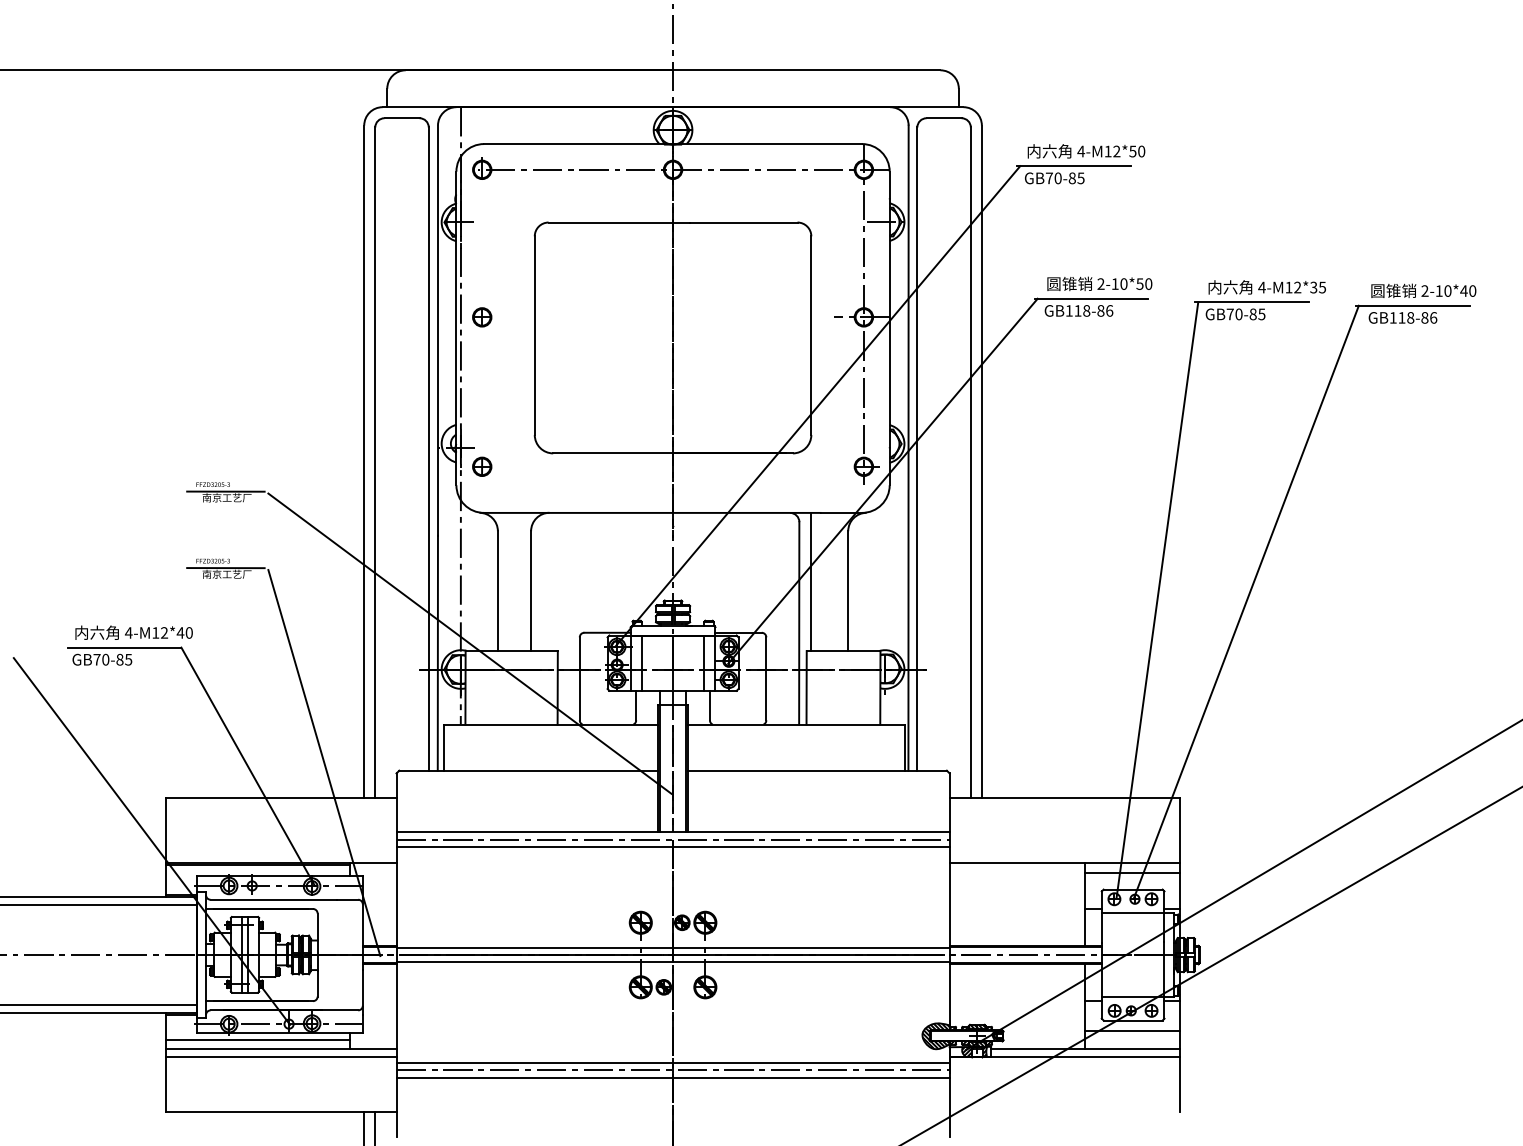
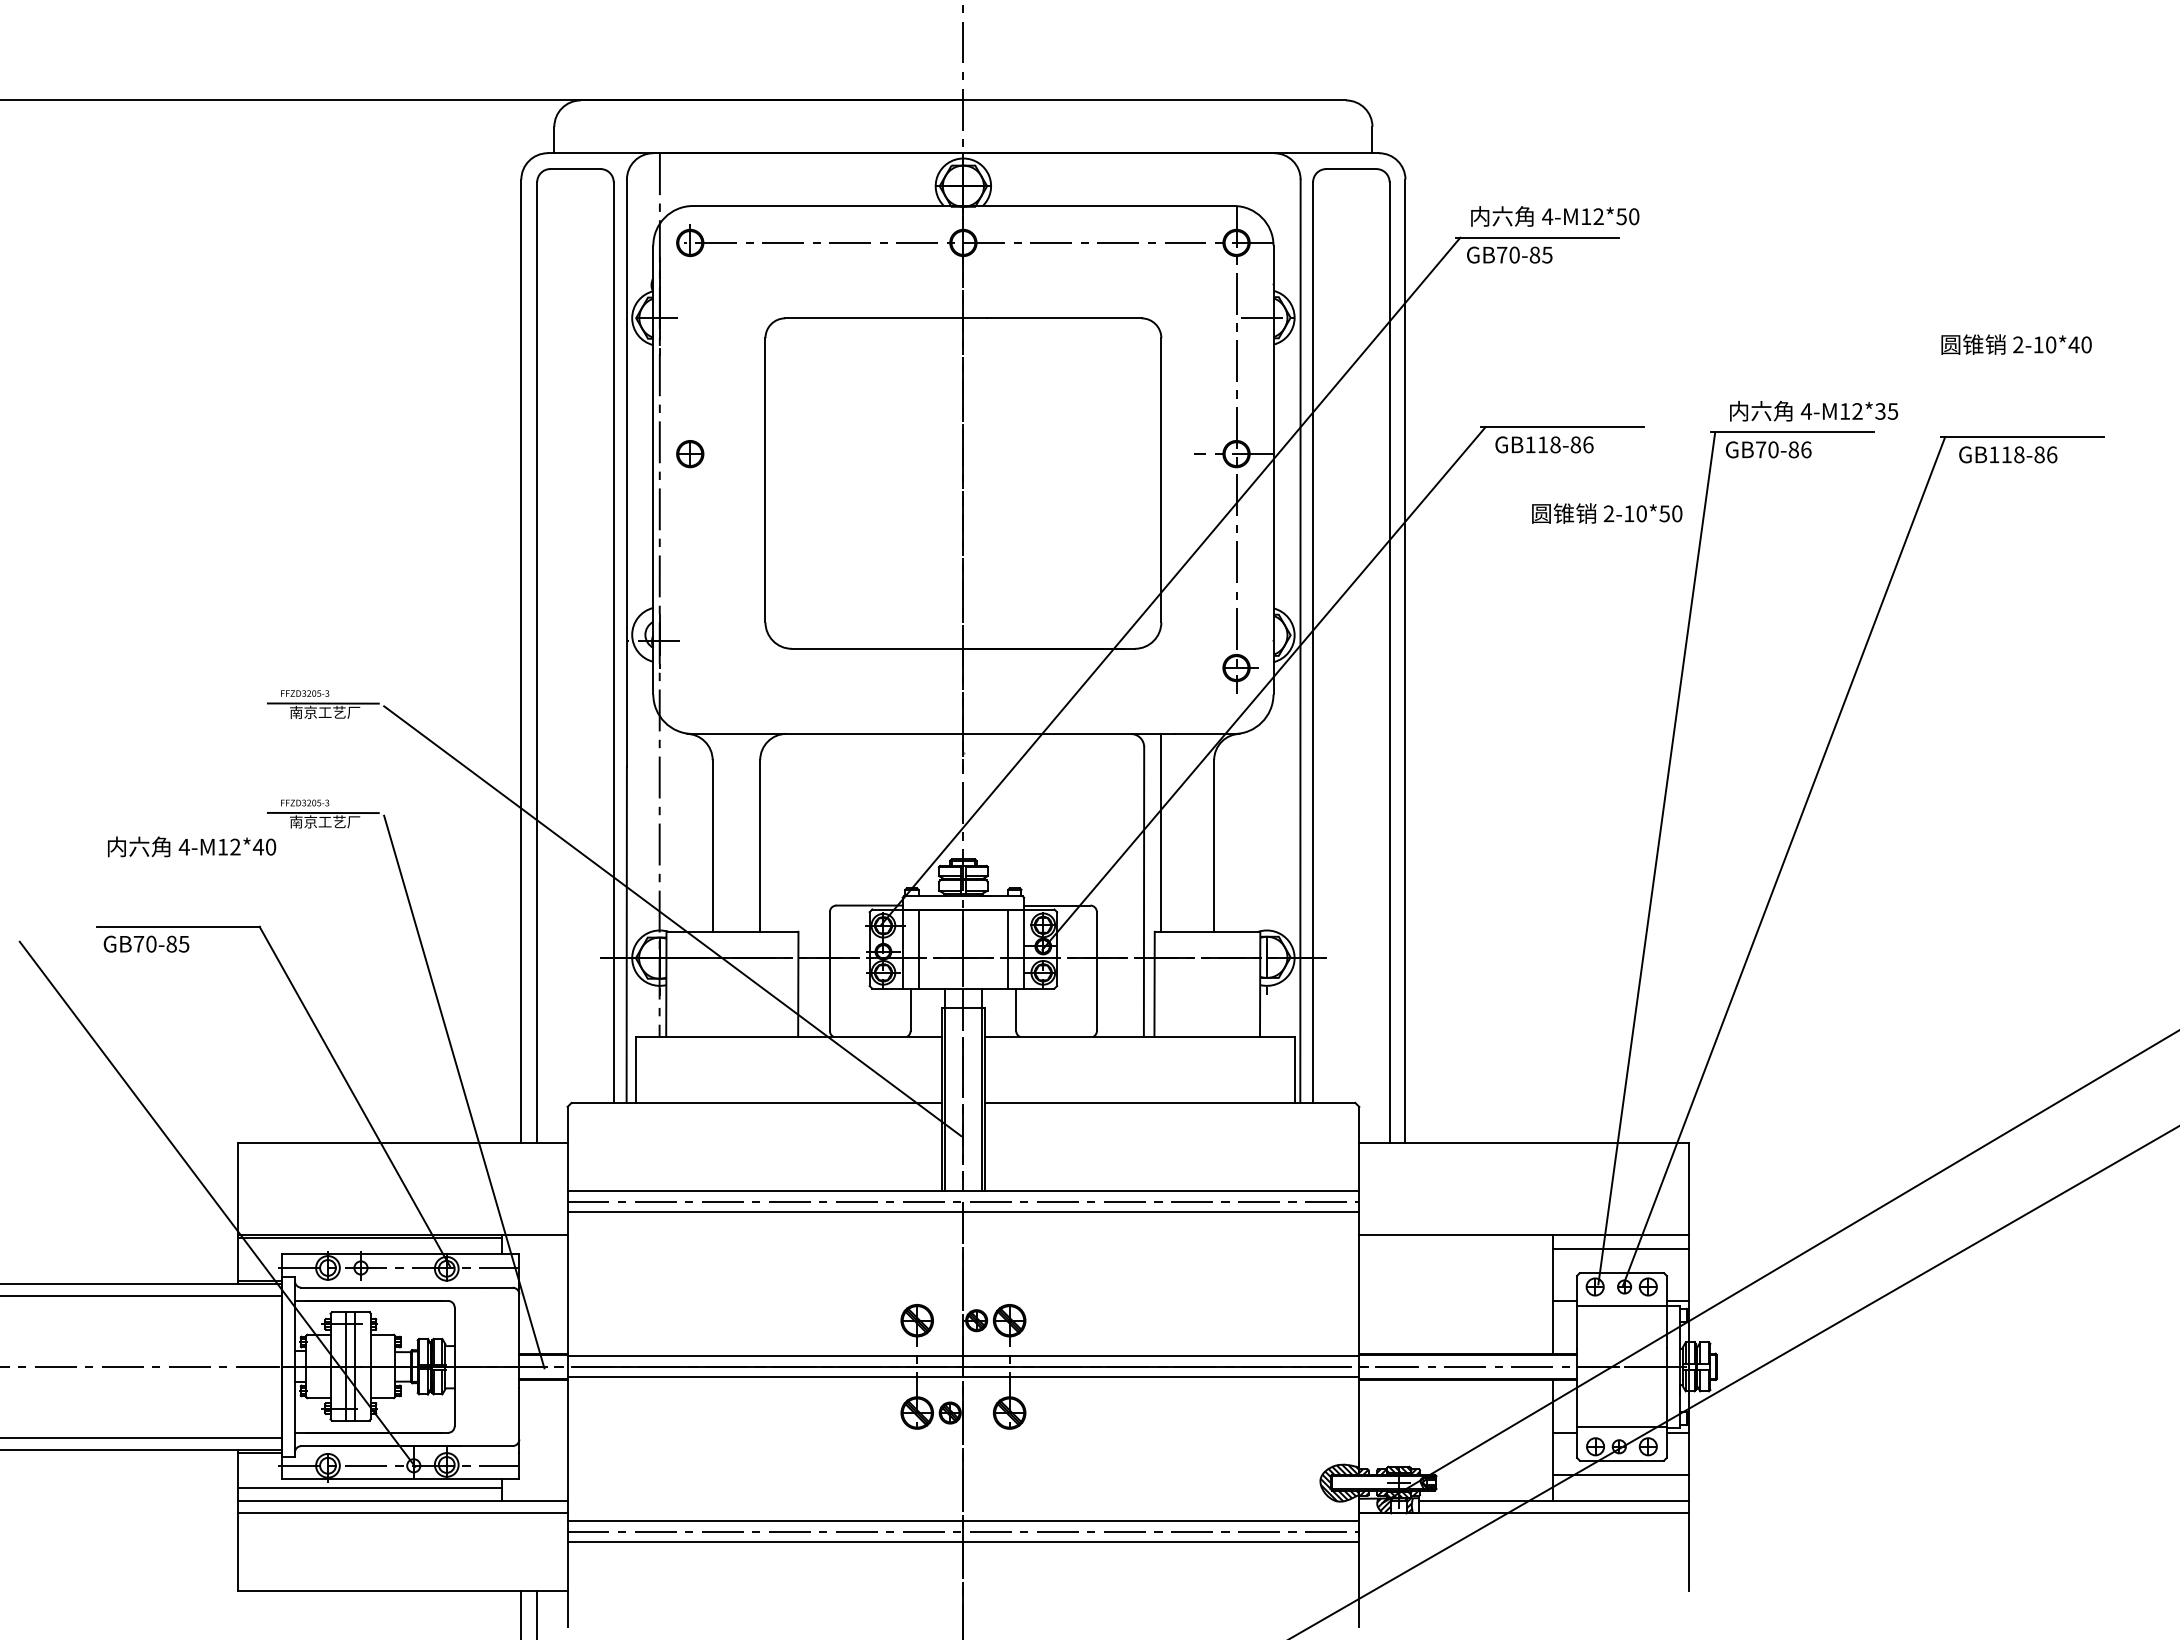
text: (1099, 283) -> (1606, 512), moved
text: (1423, 290) -> (2016, 344), moved
text: (1261, 314) -> (1805, 449), 70-85 -> 70-86
part: (482, 466) -> (690, 667), removed
text: (133, 632) -> (191, 846), moved

